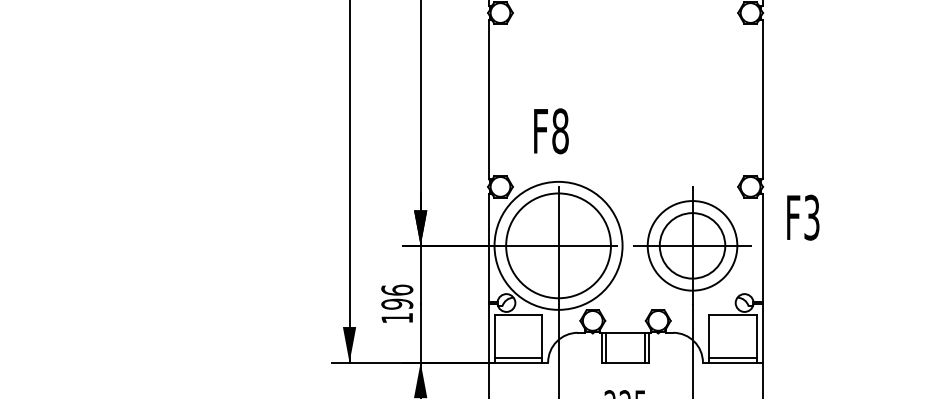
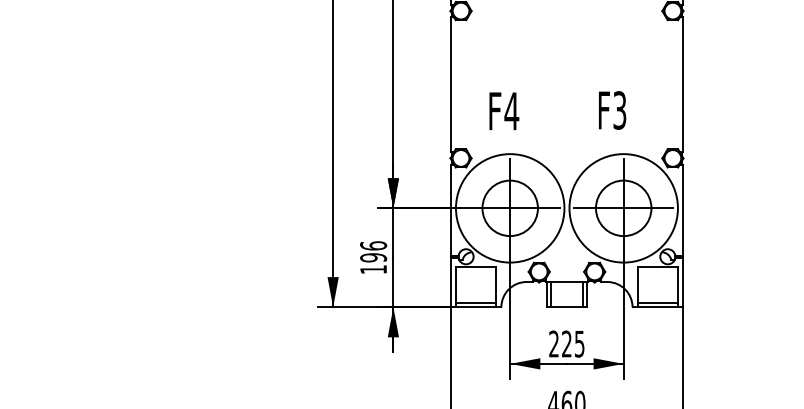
text: (560, 130) -> (511, 110), F8 -> F4
text: (803, 217) -> (612, 110), moved
circle: (557, 246) -> (509, 208), size x0.62
circle: (692, 246) -> (623, 208), size x1.43

